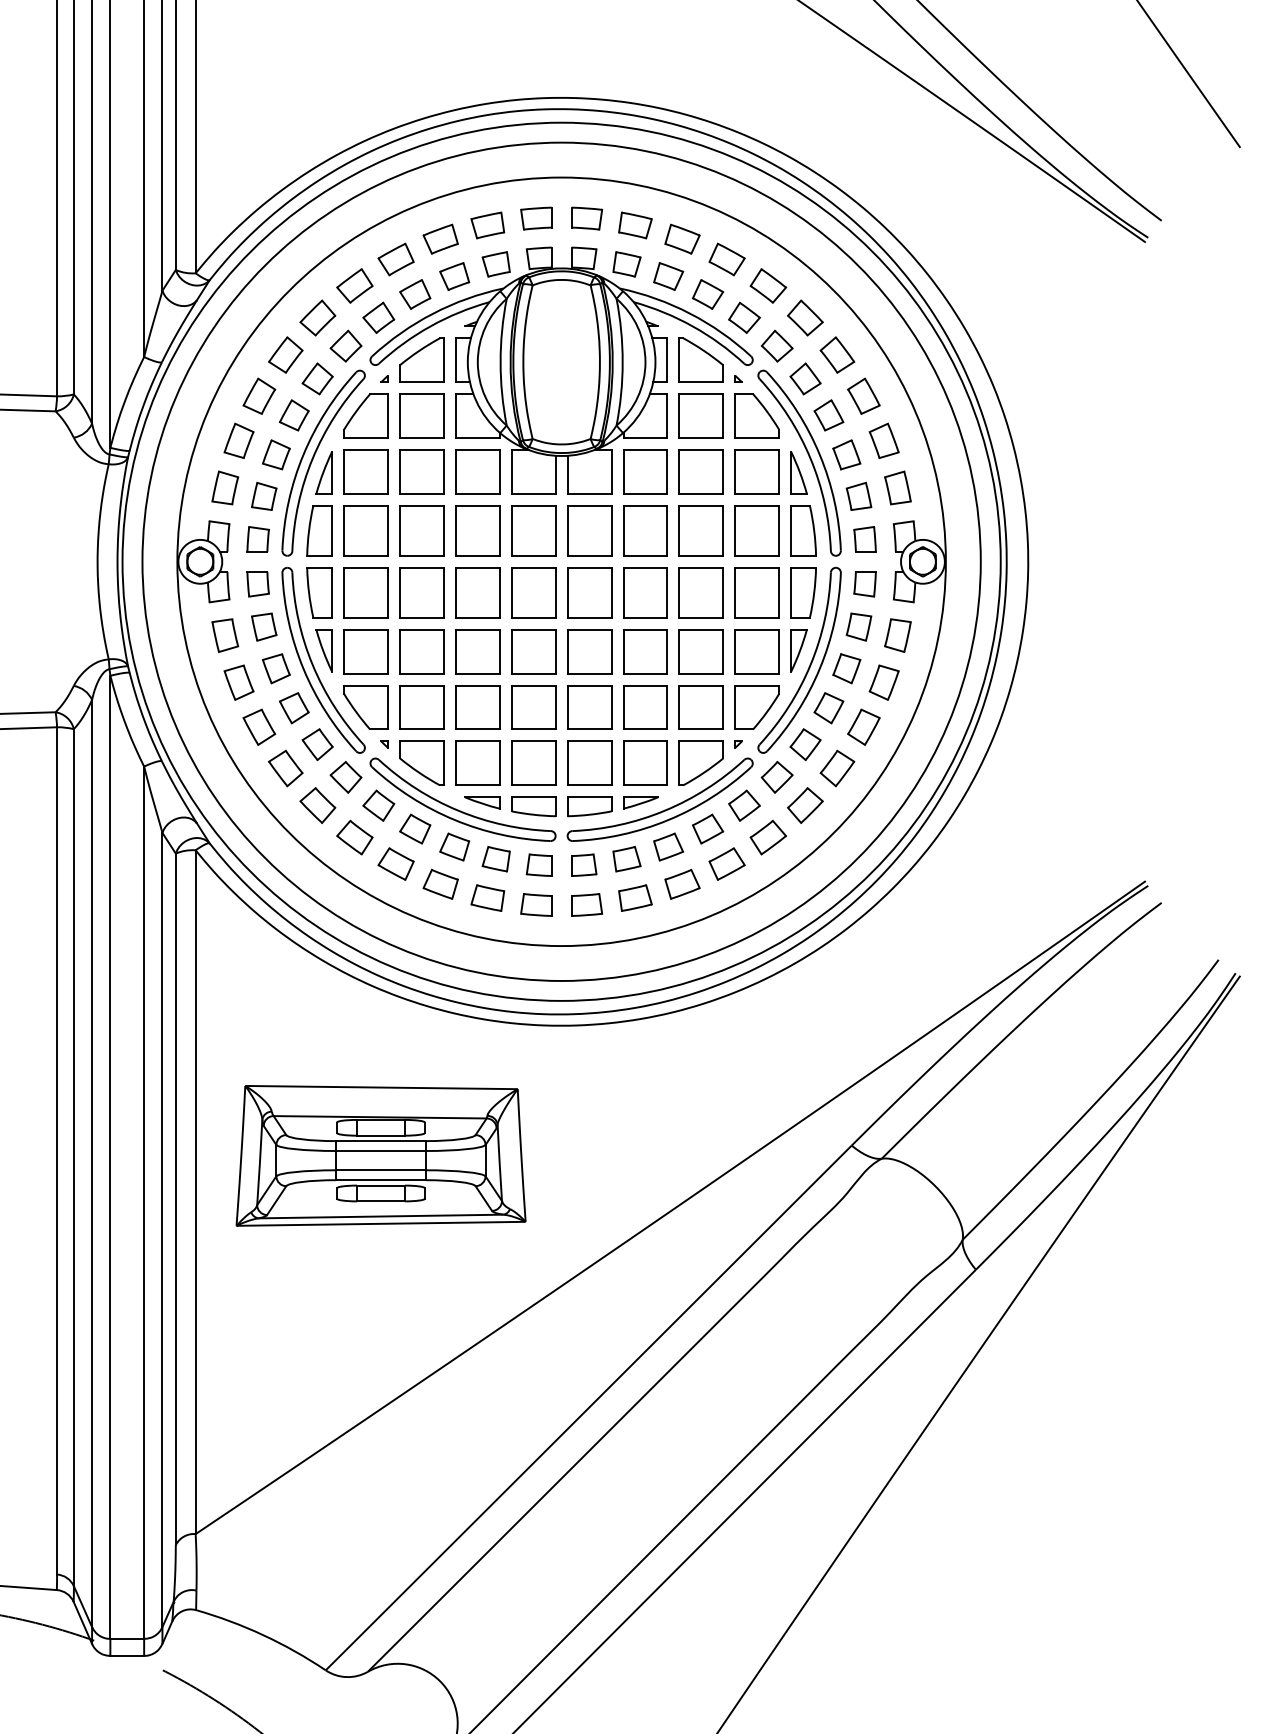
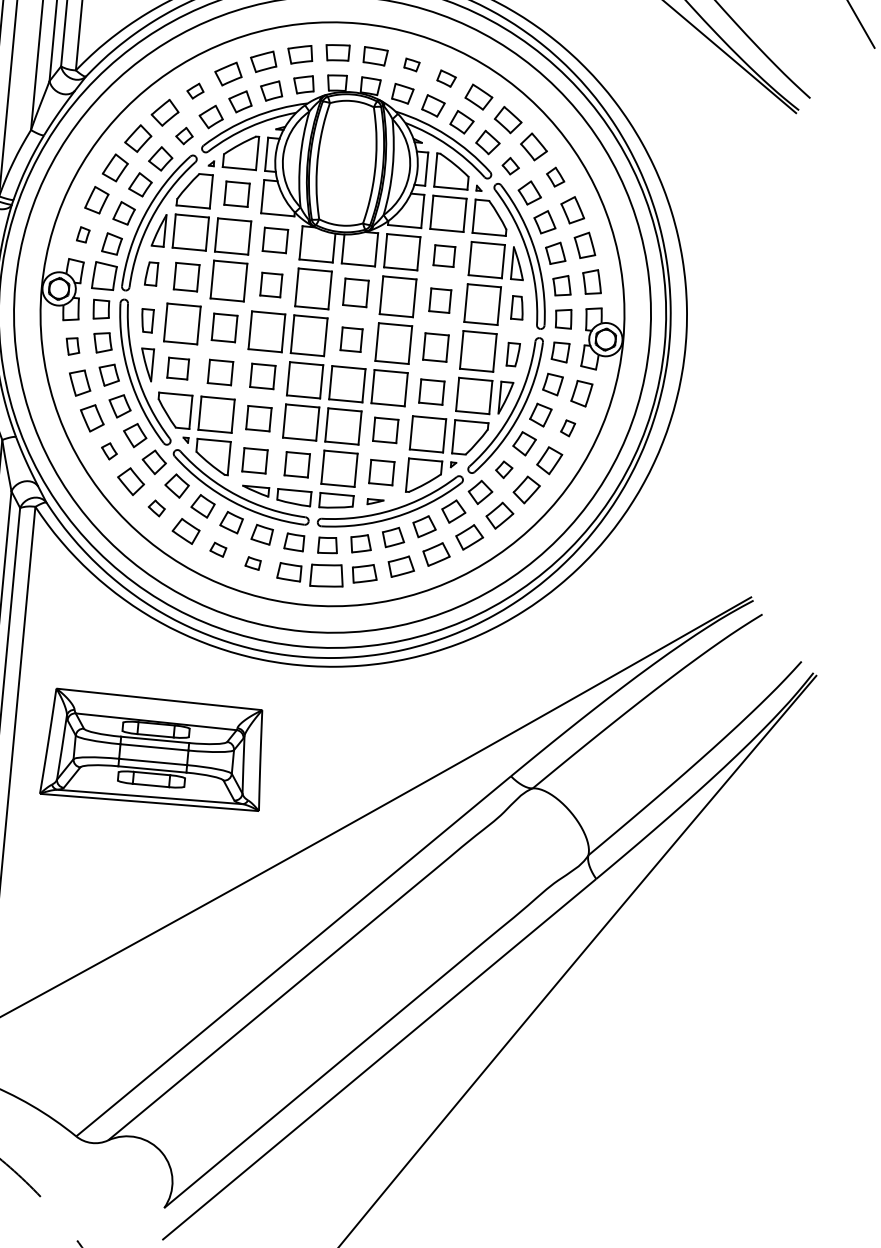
part: (635, 225) -> (412, 65), size x0.6
part: (682, 238) -> (446, 78), size x0.7
part: (354, 285) -> (195, 90), size x0.6
part: (345, 345) -> (184, 135), size x0.7
part: (777, 345) -> (511, 165), size x0.7
part: (837, 354) -> (555, 176), size x0.7
part: (421, 415) -> (236, 193), size x0.7
part: (477, 471) -> (275, 240), size x0.7
part: (700, 471) -> (443, 255), size x0.6
part: (225, 487) -> (83, 234), size x0.6
part: (319, 530) -> (151, 273), size x0.6
part: (365, 530) -> (186, 276), size x0.7
part: (477, 530) -> (271, 284), size x0.6
part: (589, 530) -> (355, 292), size x0.7
part: (700, 530) -> (439, 300), size x0.6
part: (803, 530) -> (517, 307), size x0.6
part: (257, 539) -> (103, 276), size x1.4
part: (319, 592) -> (147, 320), size x0.6
part: (421, 592) -> (224, 327), size x0.7
part: (589, 592) -> (351, 339), size x0.6
part: (700, 592) -> (435, 347), size x0.7
part: (803, 592) -> (513, 354), size x0.6
part: (225, 635) -> (73, 346), size x0.7
part: (365, 651) -> (177, 368), size x0.6
part: (421, 651) -> (220, 372), size x0.7
part: (477, 651) -> (262, 376), size x0.7
part: (700, 651) -> (431, 391), size x0.7
part: (883, 682) -> (567, 428), size x0.6
part: (477, 707) -> (258, 418), size x0.7
part: (645, 707) -> (385, 430), size x0.7
part: (805, 744) -> (504, 469), size x0.7
part: (477, 762) -> (254, 460), size x0.7
part: (533, 762) -> (297, 464), size x0.7
part: (645, 762) -> (381, 472), size x0.7
part: (285, 768) -> (109, 451), size x0.6
part: (640, 802) -> (375, 501), size x0.6
part: (354, 837) -> (156, 508), size x0.6
part: (440, 883) -> (218, 549), size x0.6
part: (487, 897) -> (252, 563), size x0.6
part: (587, 904) -> (328, 575), size x1.4

